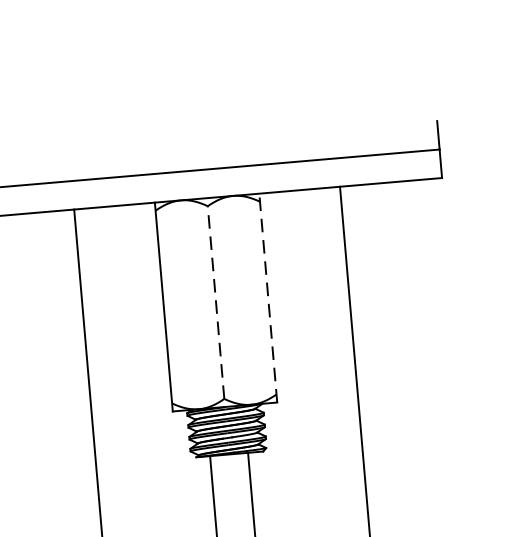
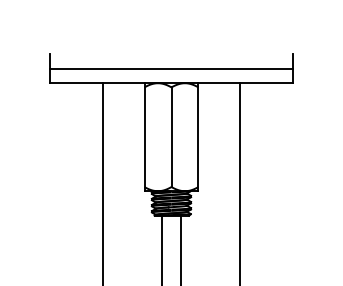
line: (268, 298) -> (198, 137), dashed -> solid
line: (216, 303) -> (171, 137), dashed -> solid

